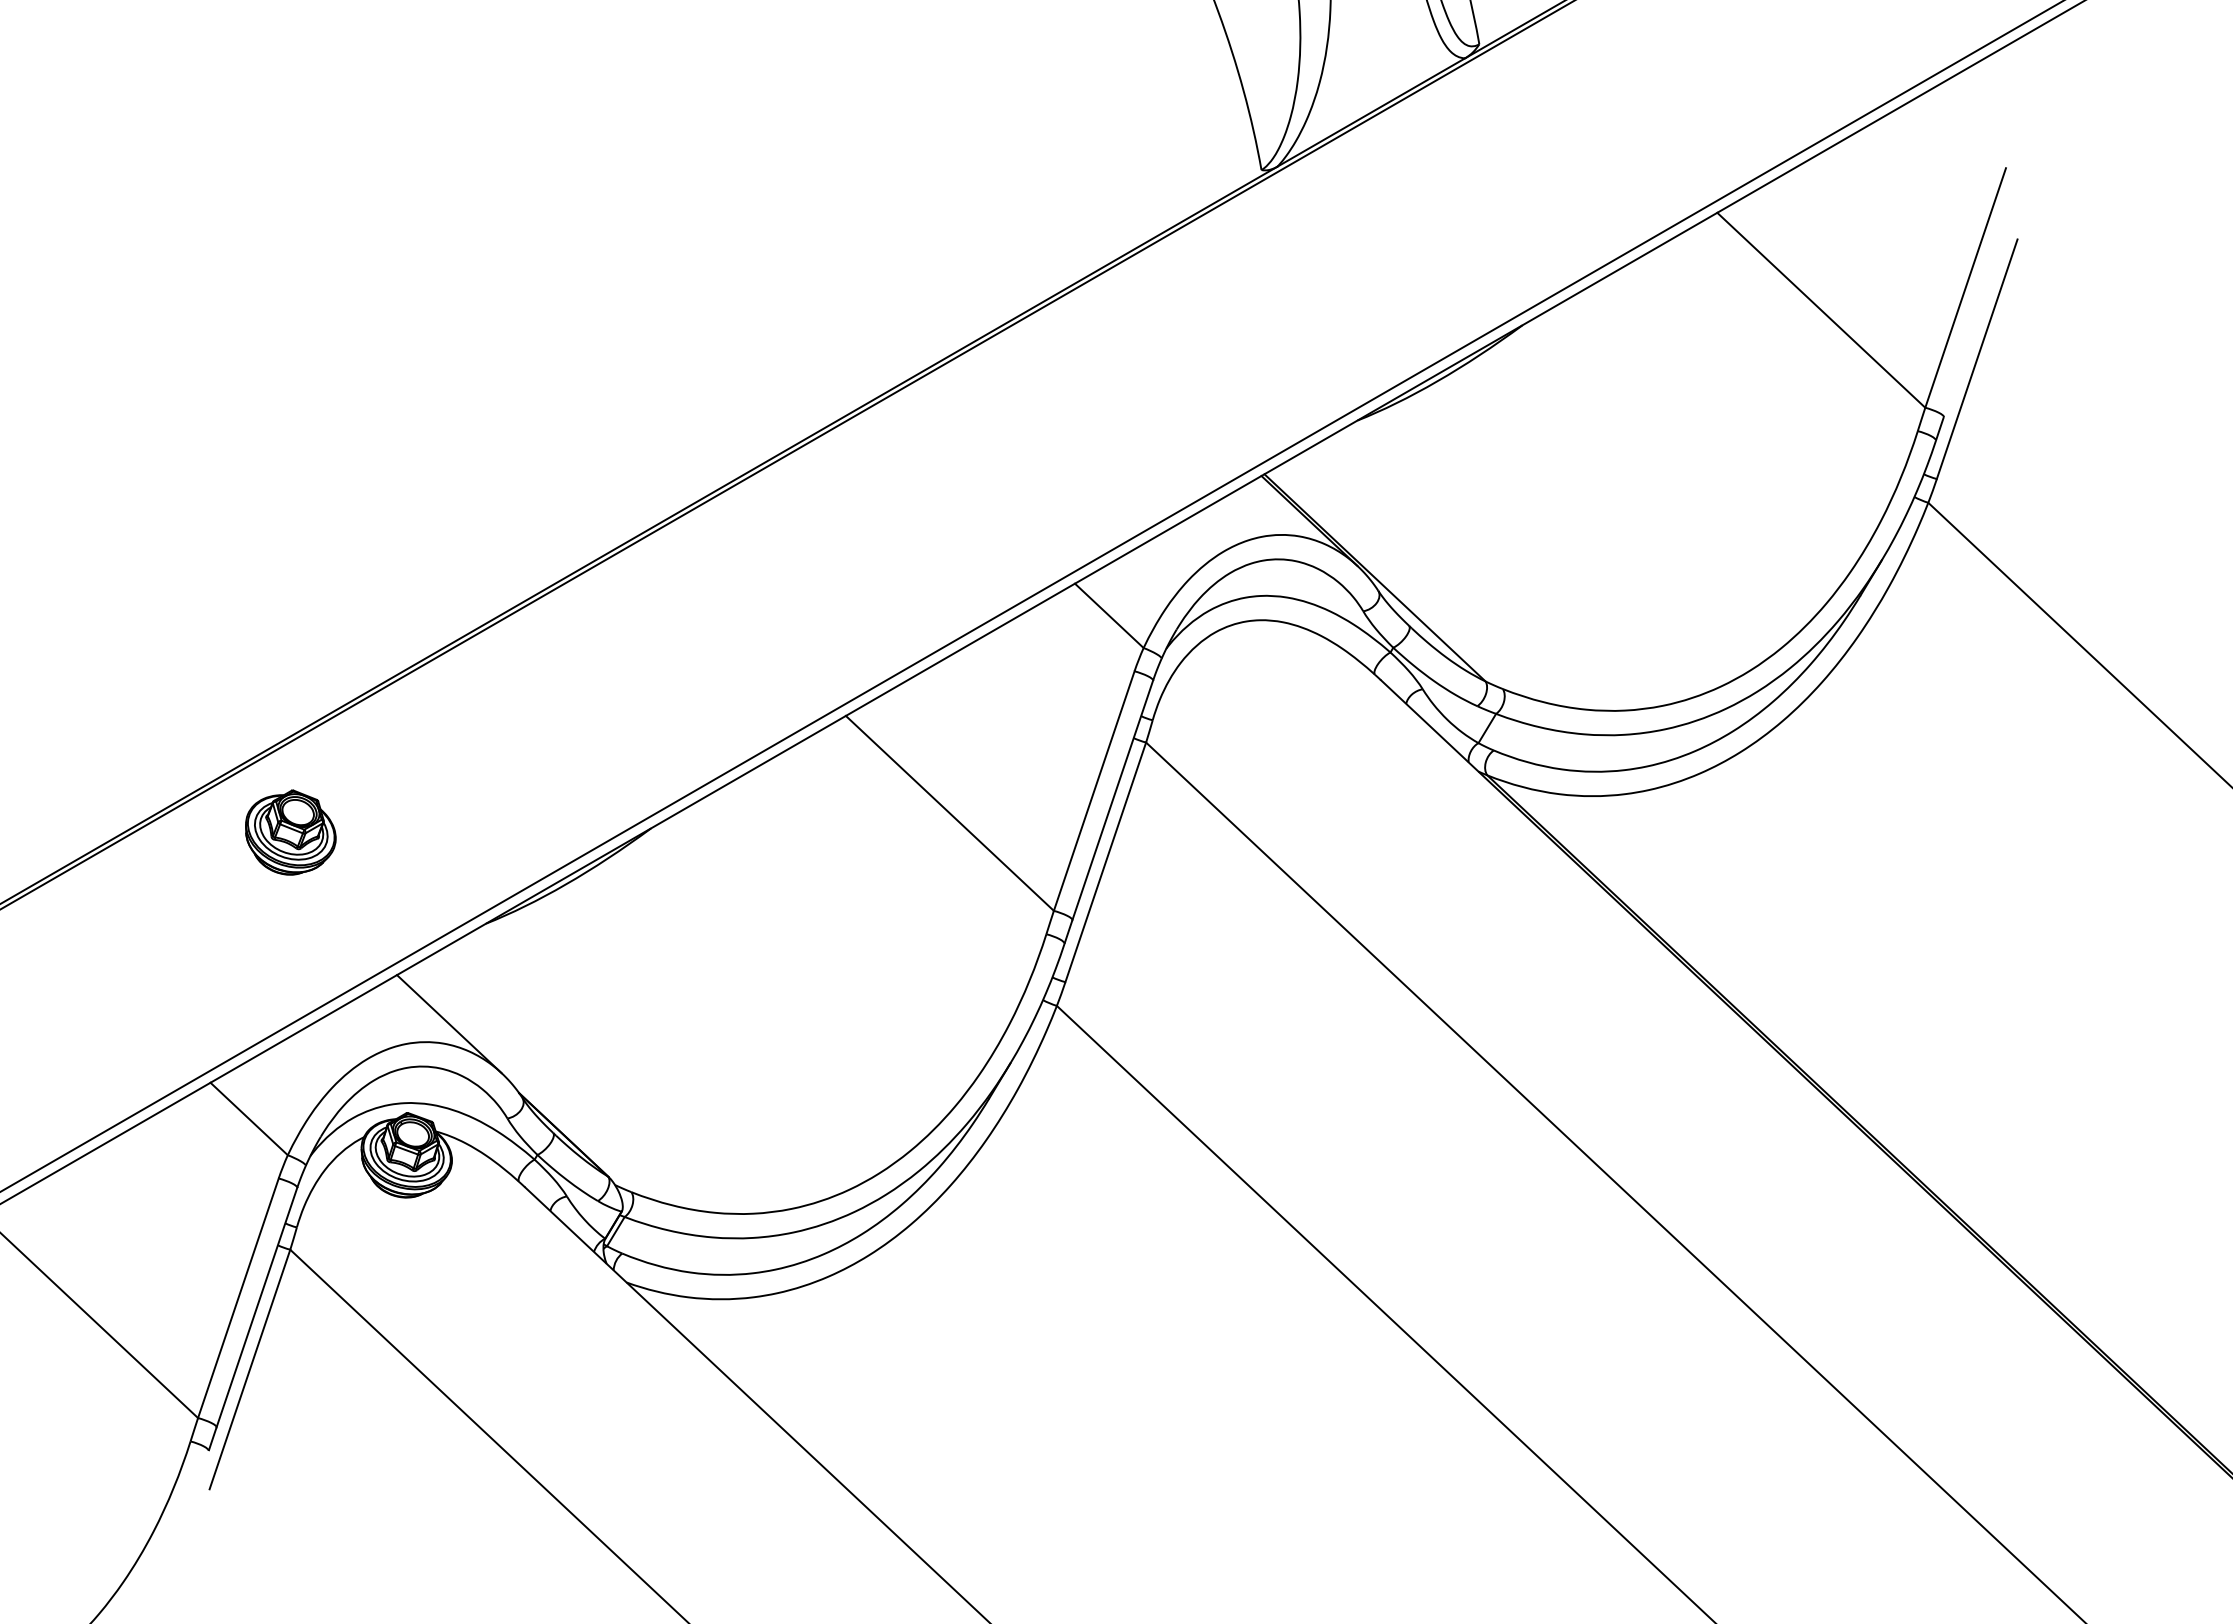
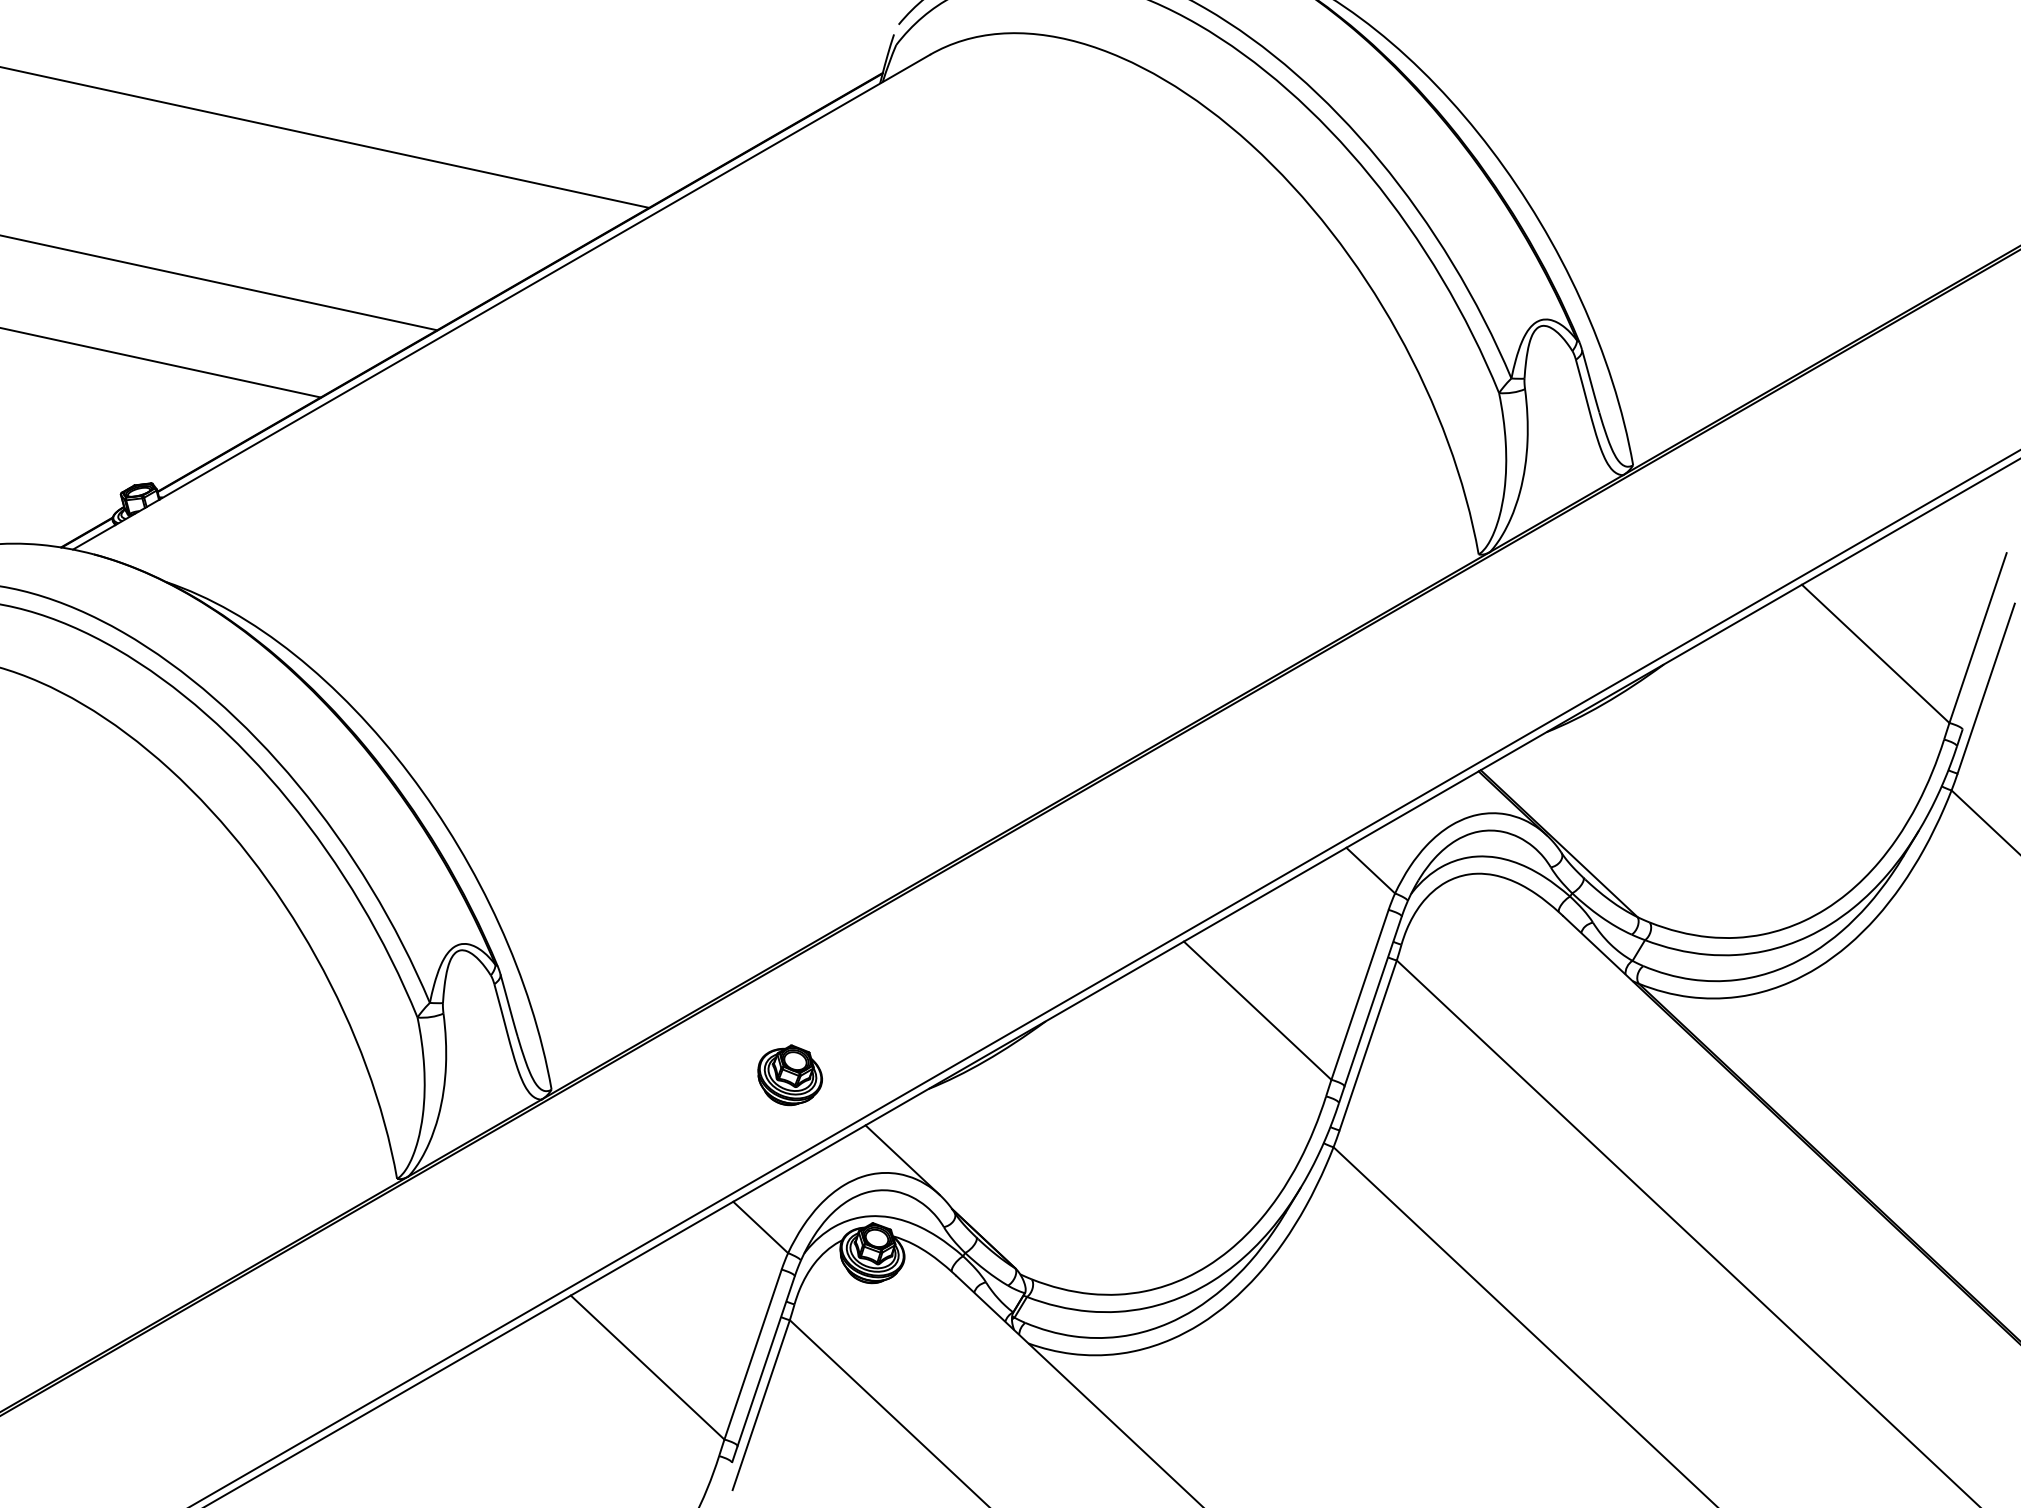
part: (289, 832) -> (789, 1075), moved

